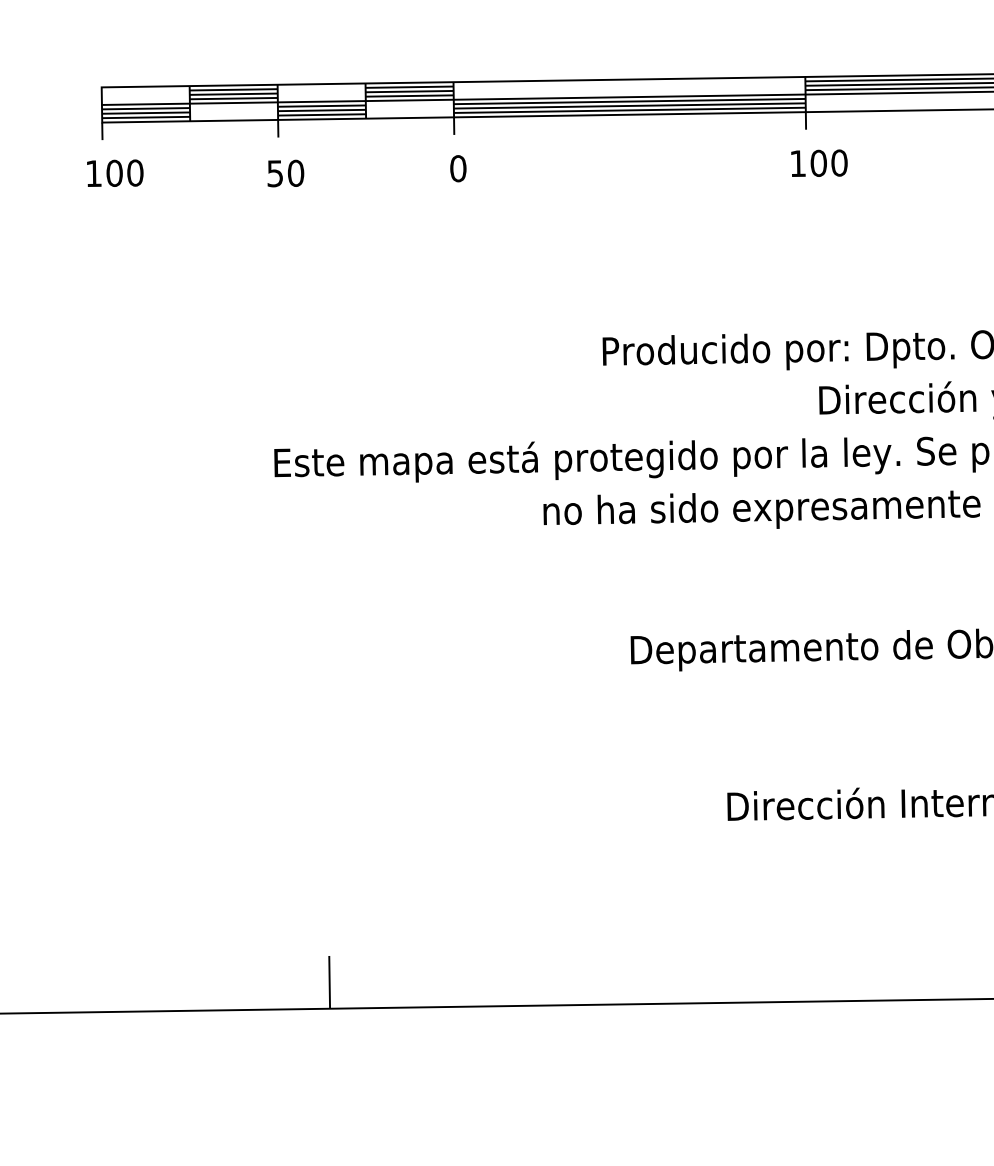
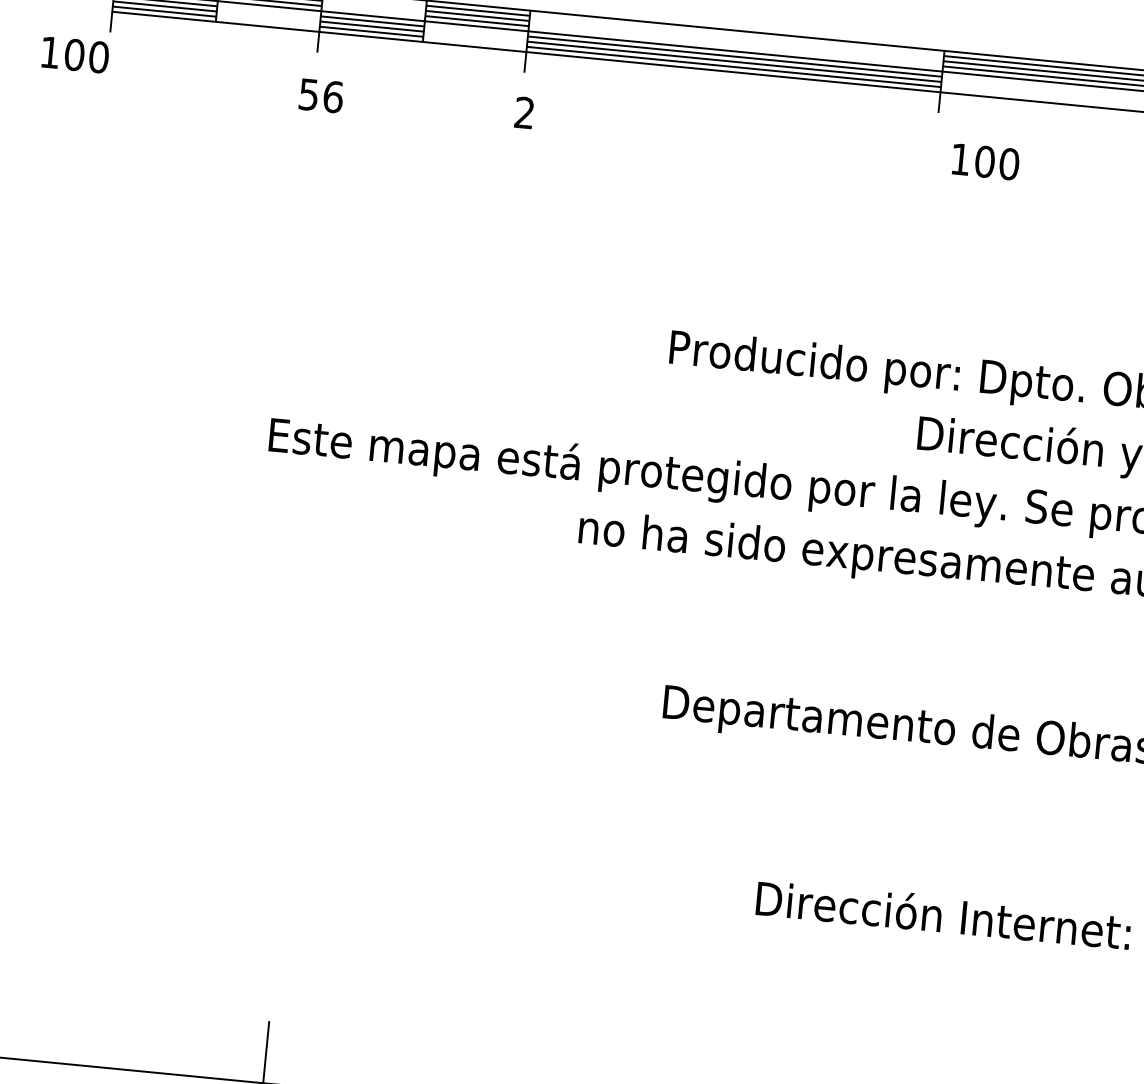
text: (819, 162) -> (985, 160), moved
text: (458, 168) -> (524, 112), 0 -> 2
text: (115, 172) -> (75, 54), moved
text: (295, 172) -> (332, 95), 50 -> 56

